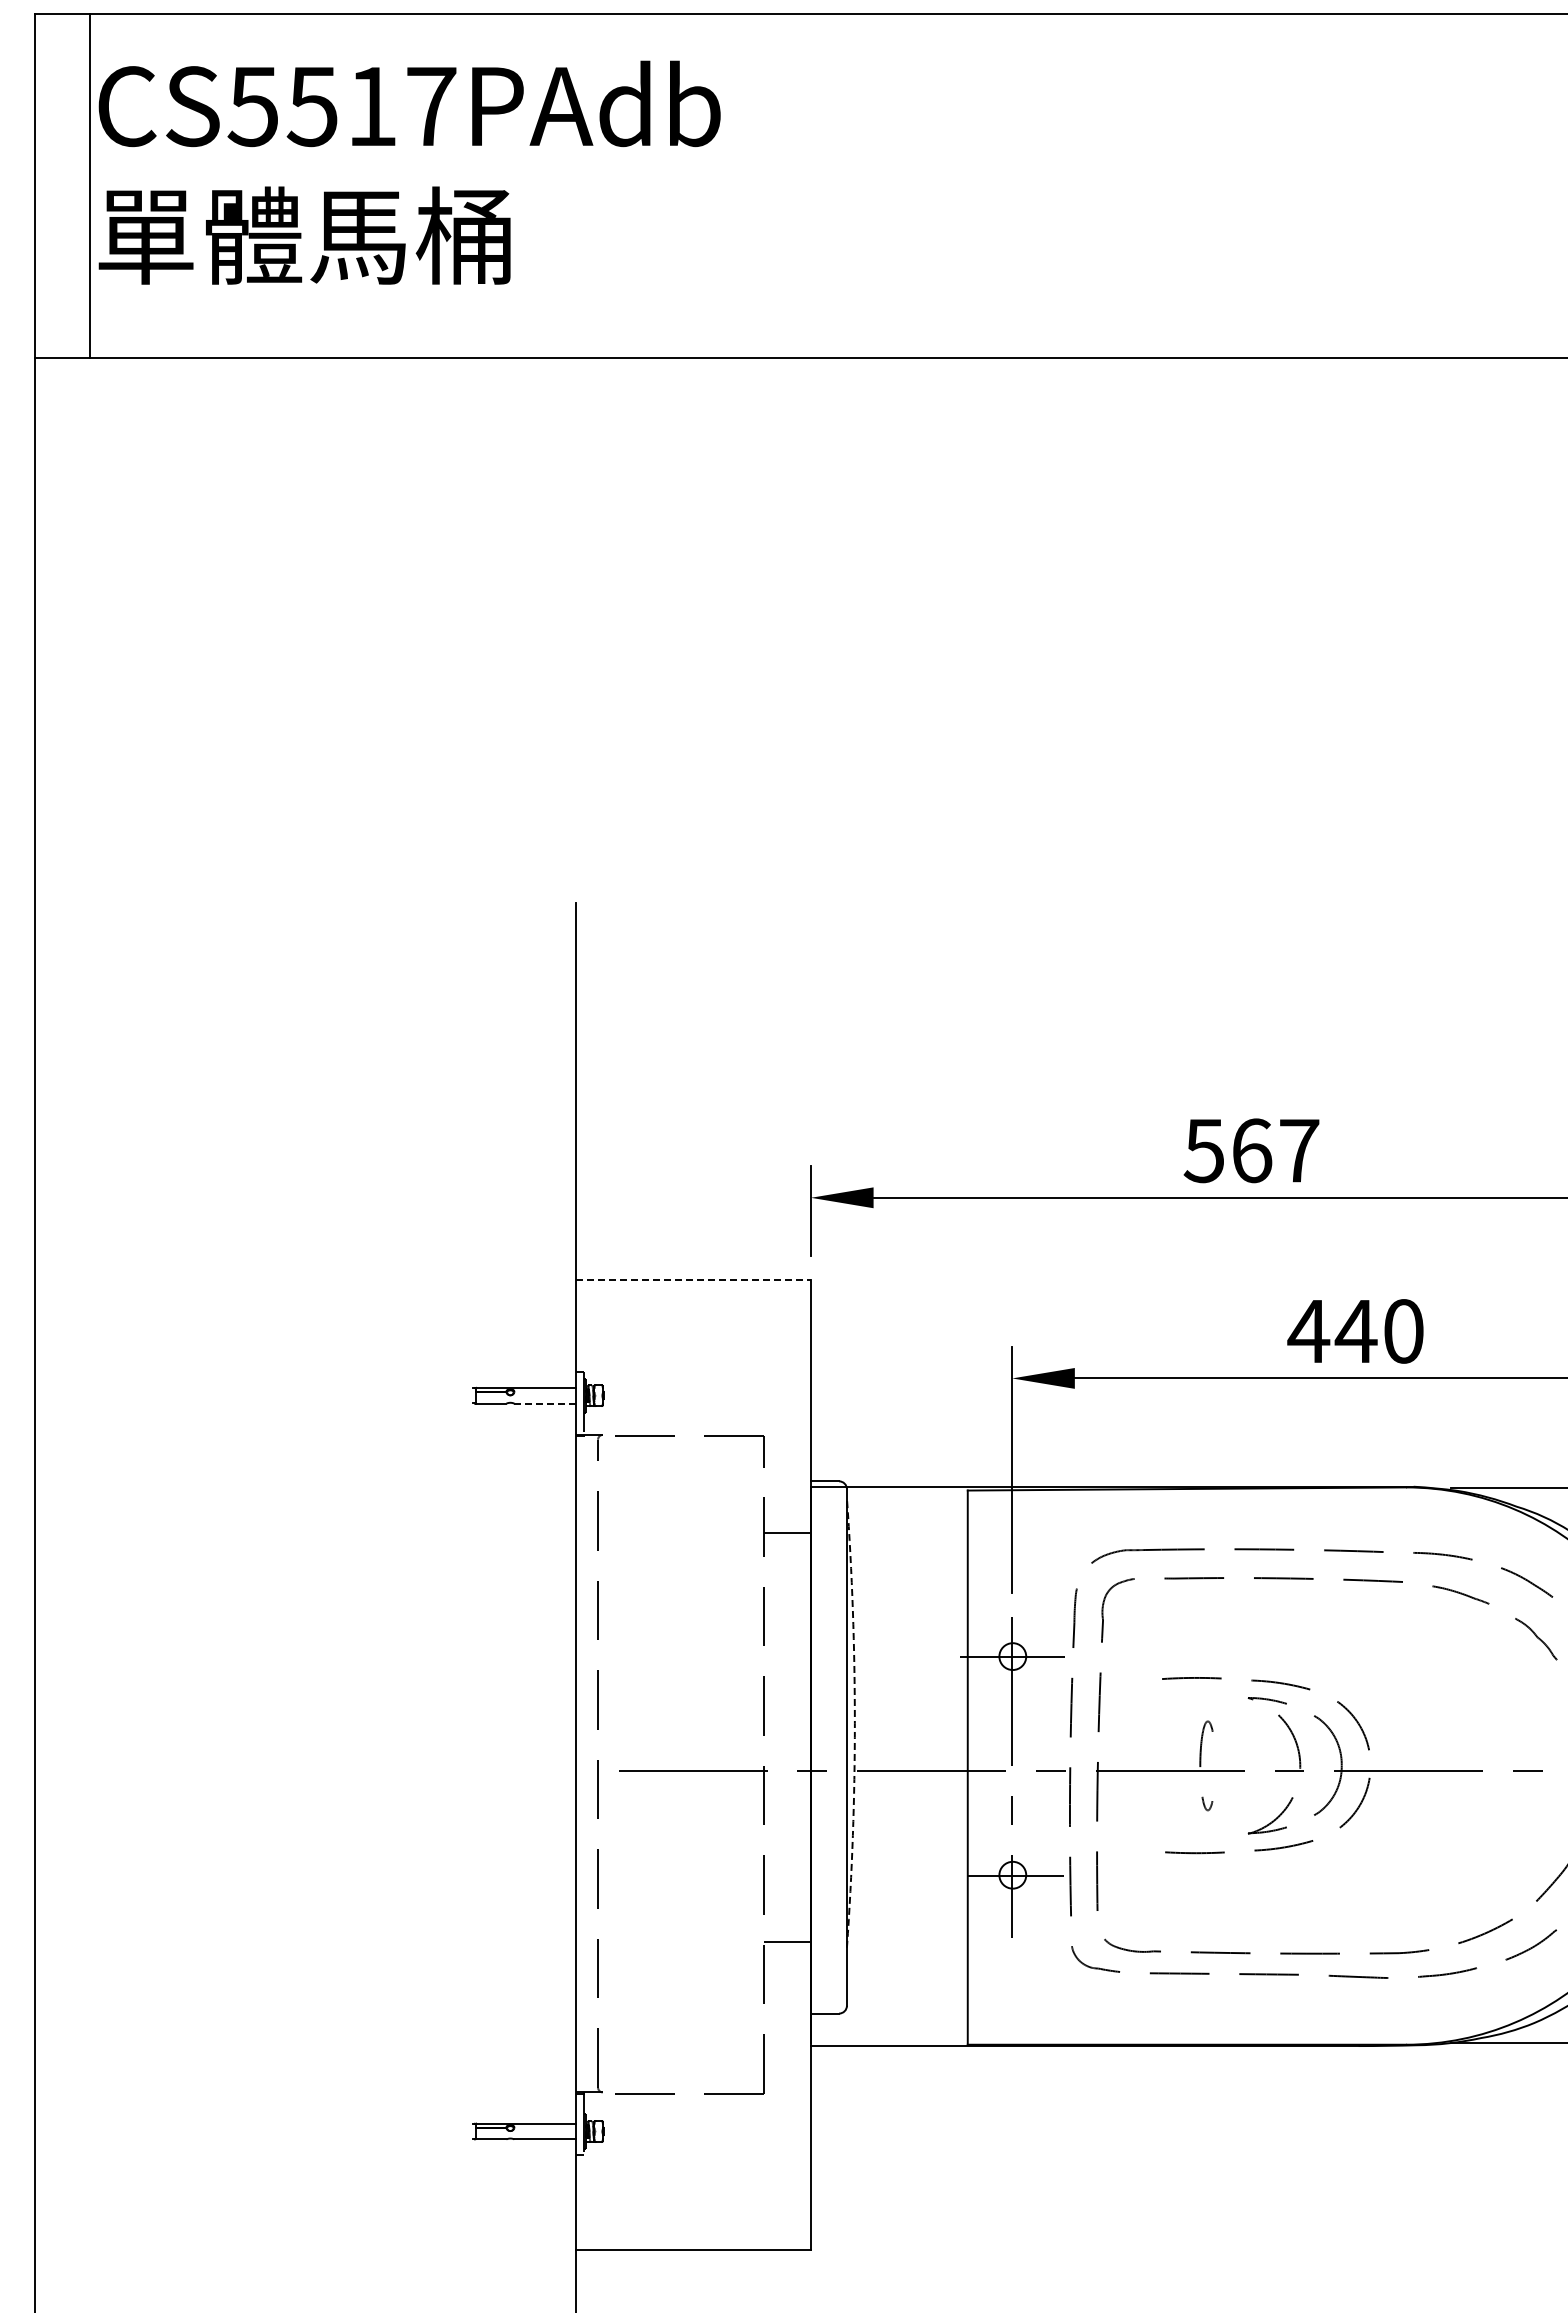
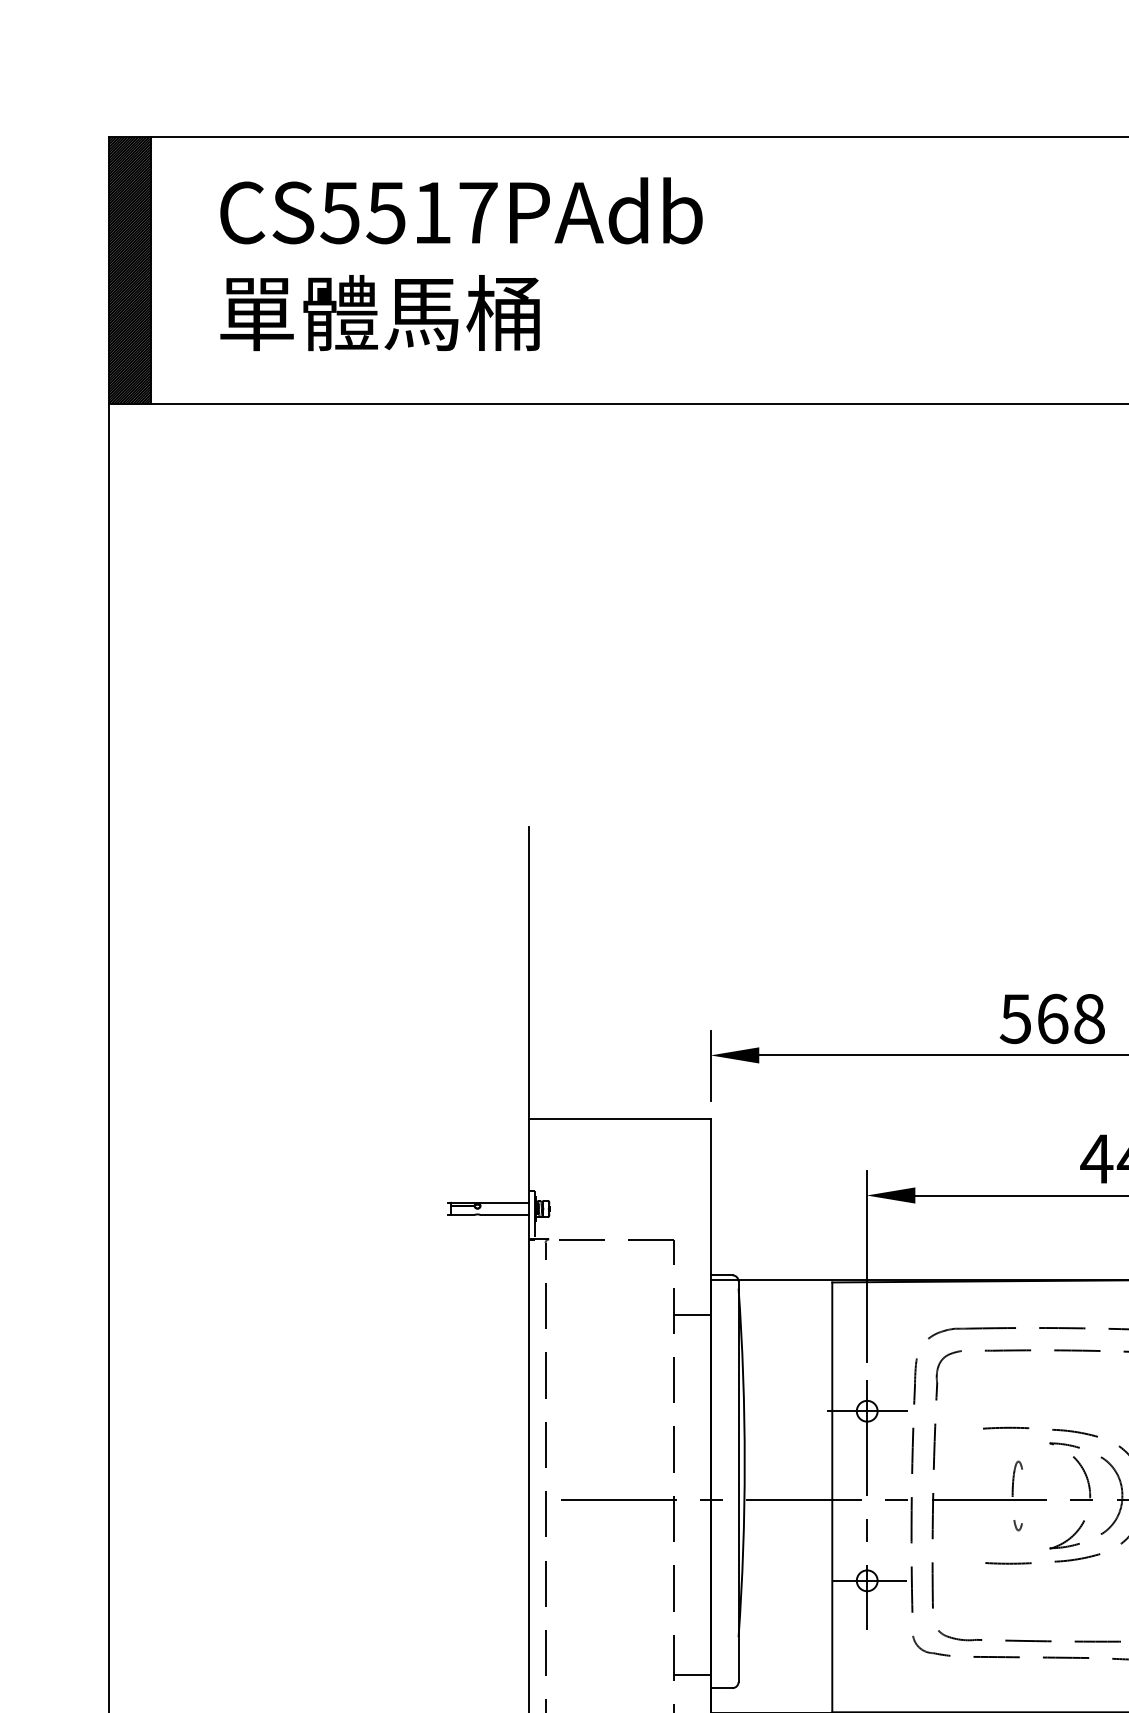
text: (409, 172) -> (461, 264), moved
hatch: (62, 185) -> (130, 270), added
text: (1299, 1150) -> (1089, 1018), 567 -> 568
line: (694, 1279) -> (620, 1118), dashed -> solid
line: (545, 1403) -> (504, 1214), dashed -> solid
arc: (854, 1723) -> (744, 1463), dashed -> solid
line: (787, 1941) -> (692, 1674), moved

